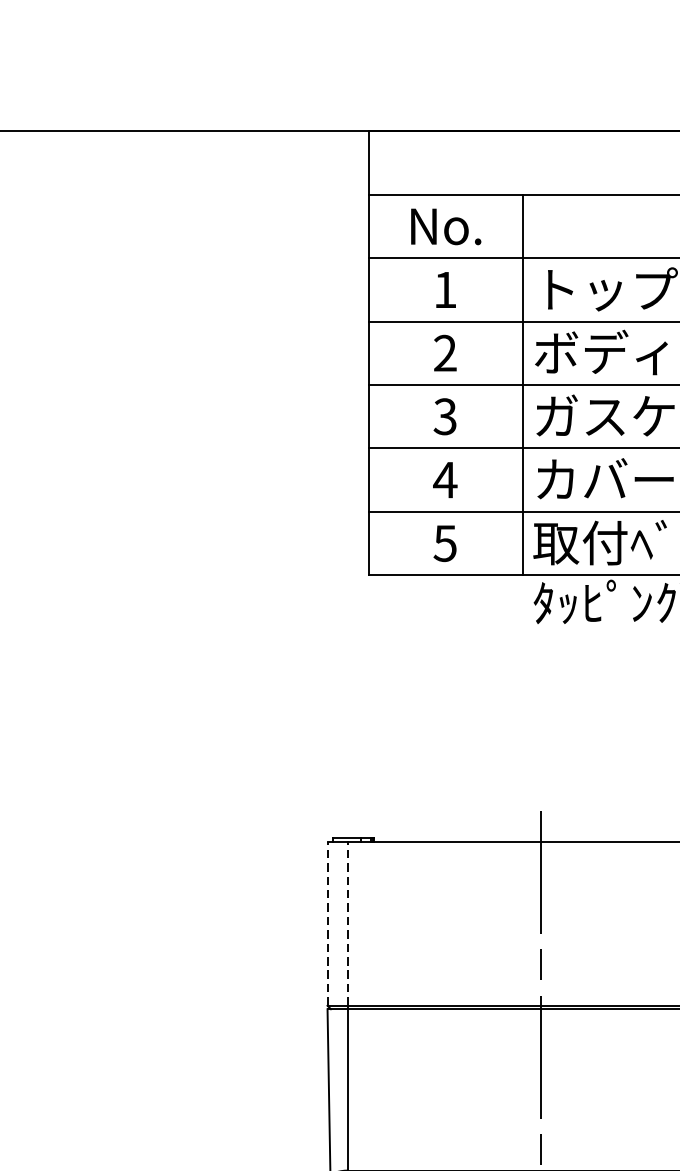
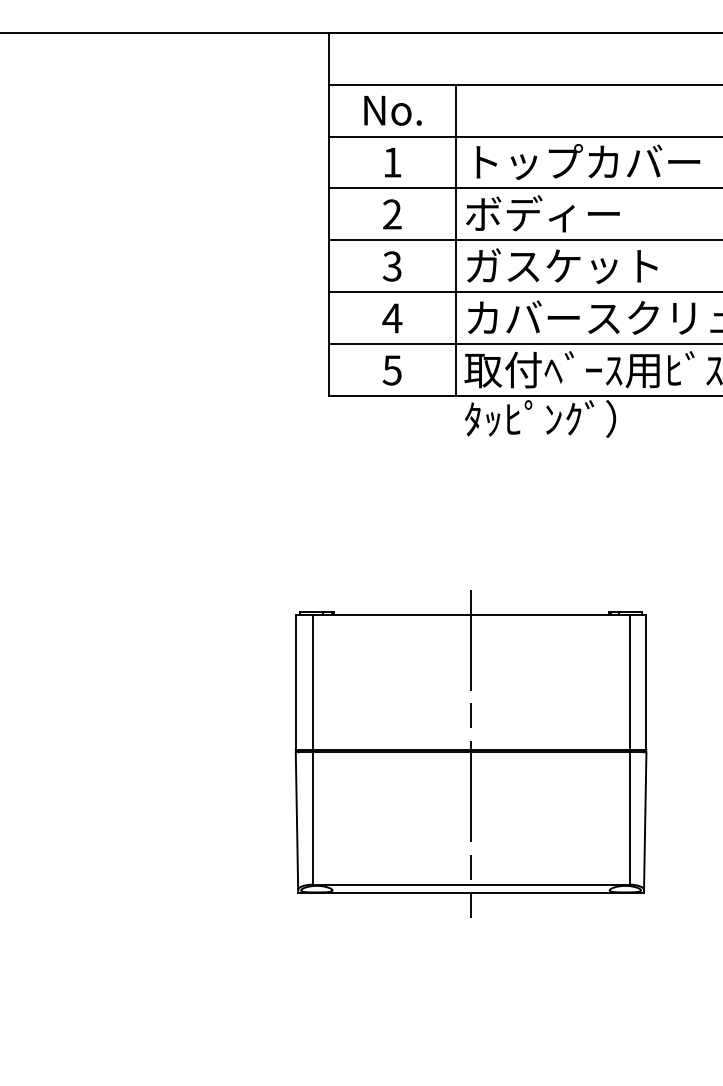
line: (327, 922) -> (295, 681), dashed -> solid
line: (347, 922) -> (312, 681), dashed -> solid

